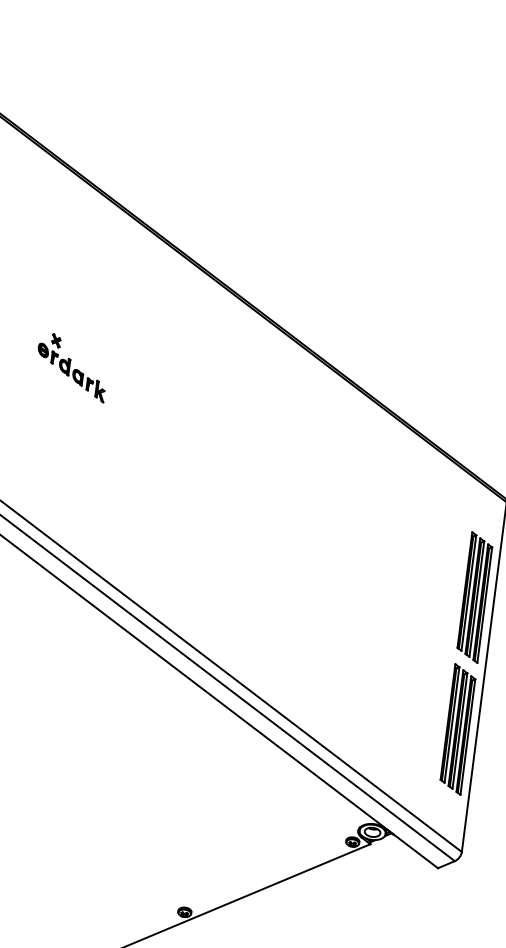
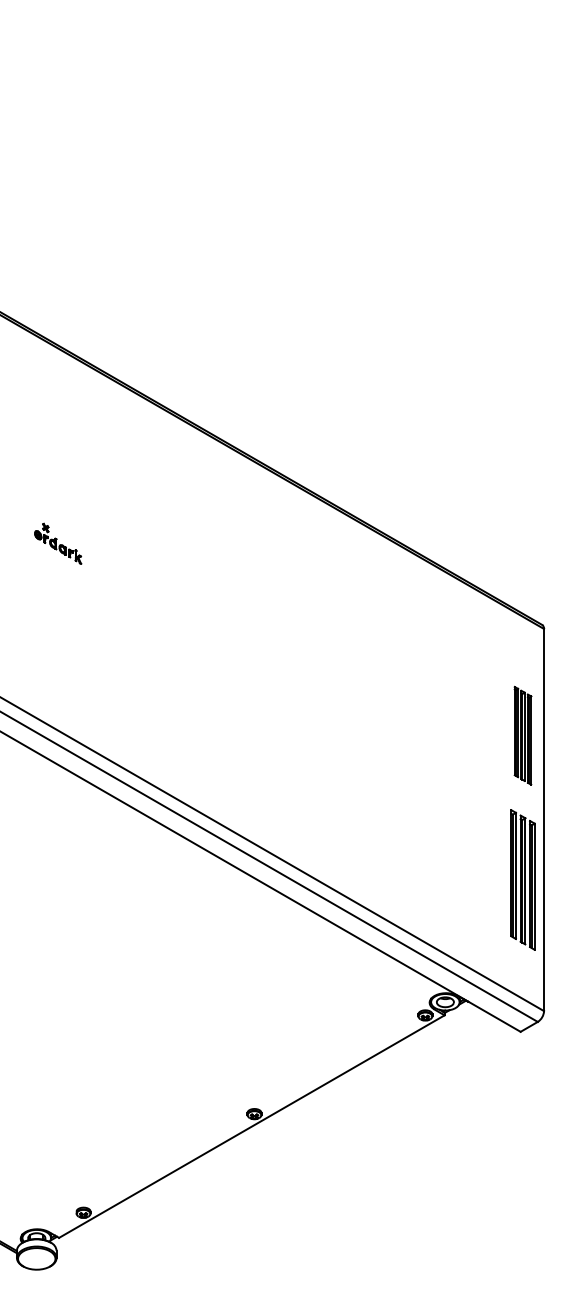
part: (71, 367) -> (57, 543), size x0.6
part: (474, 597) -> (522, 735), size x0.7

